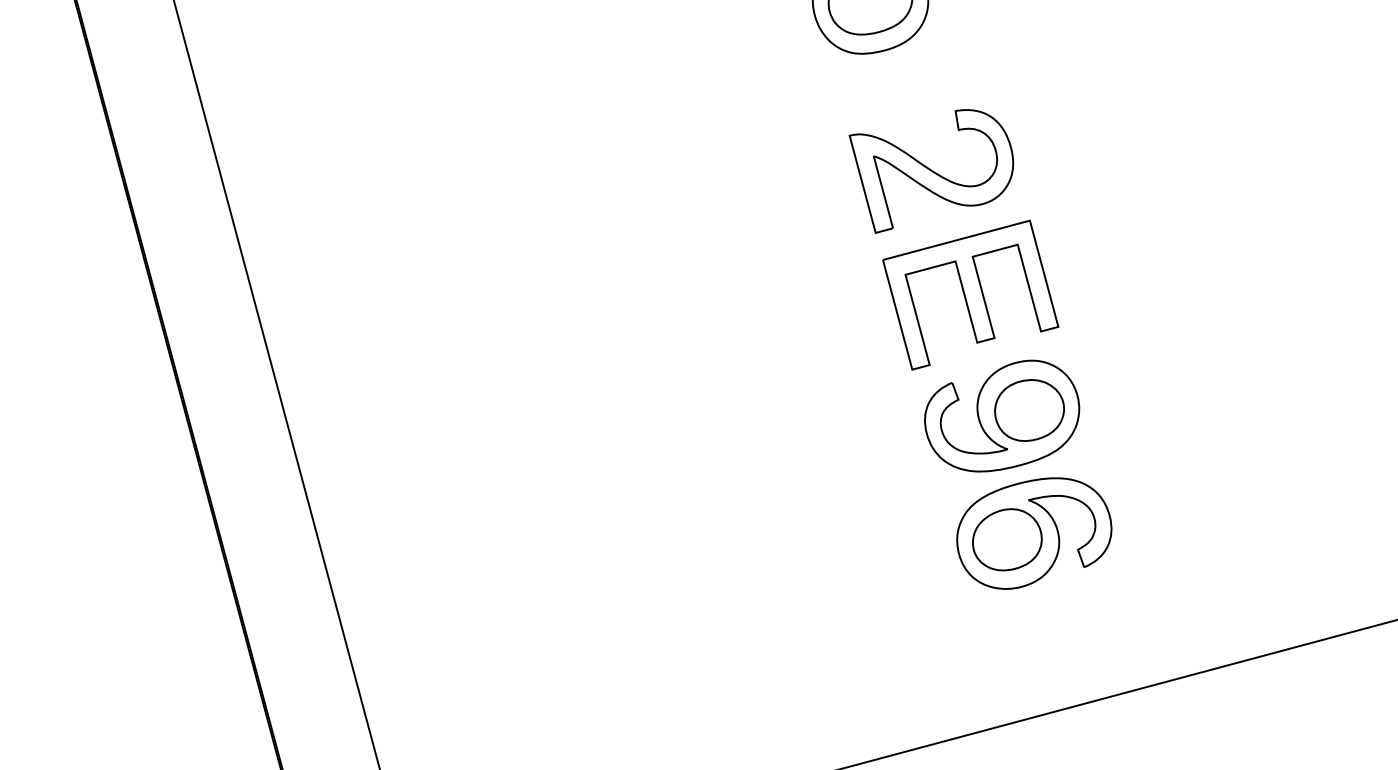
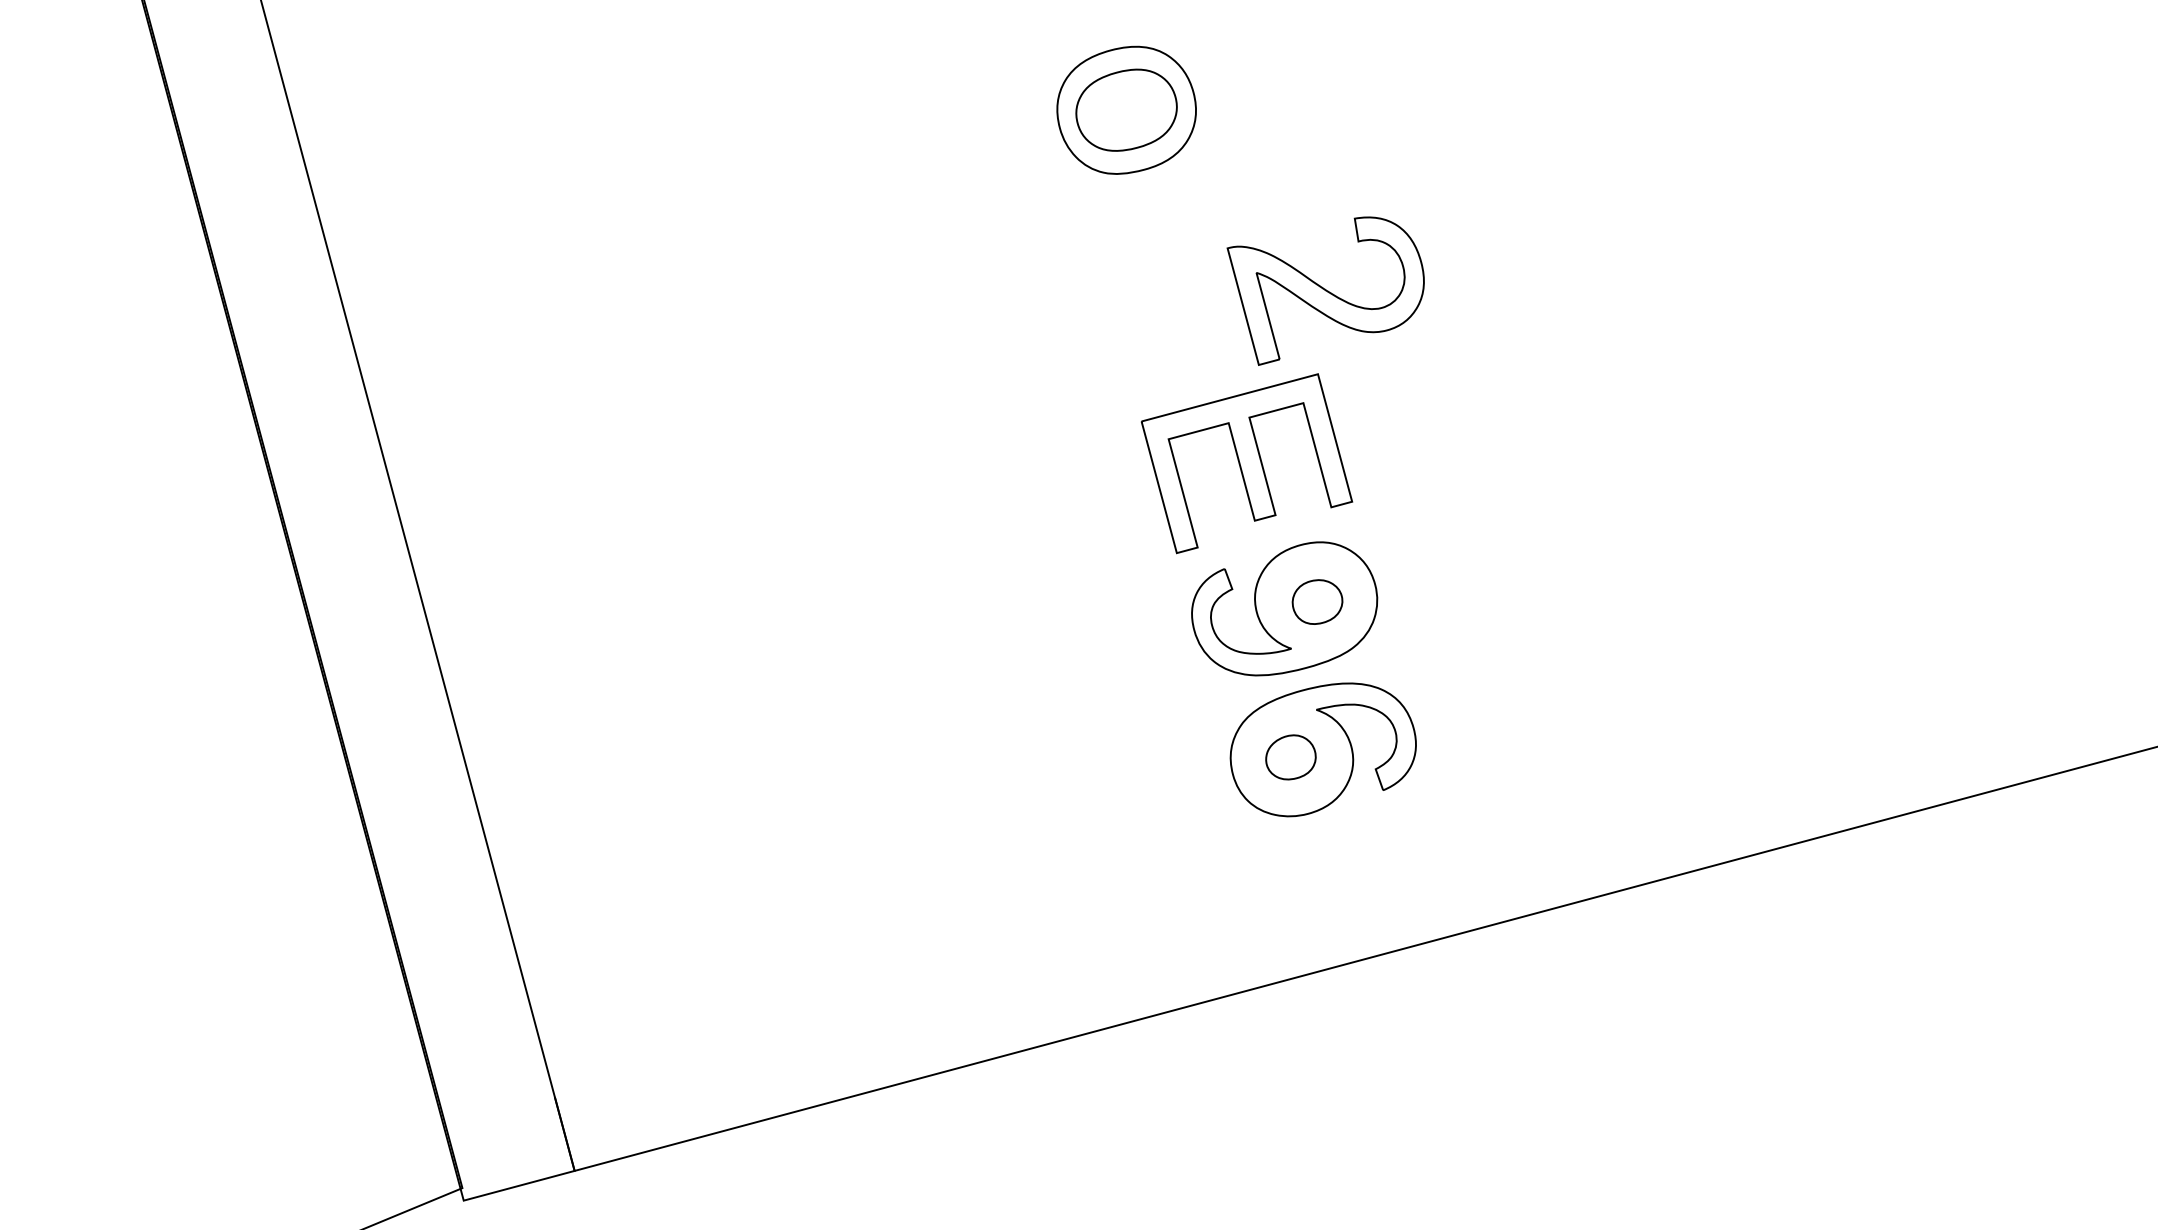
part: (931, 170) -> (1325, 290), moved
part: (1029, 409) -> (1317, 601), size x0.6
part: (1007, 539) -> (1290, 757), size x0.6

